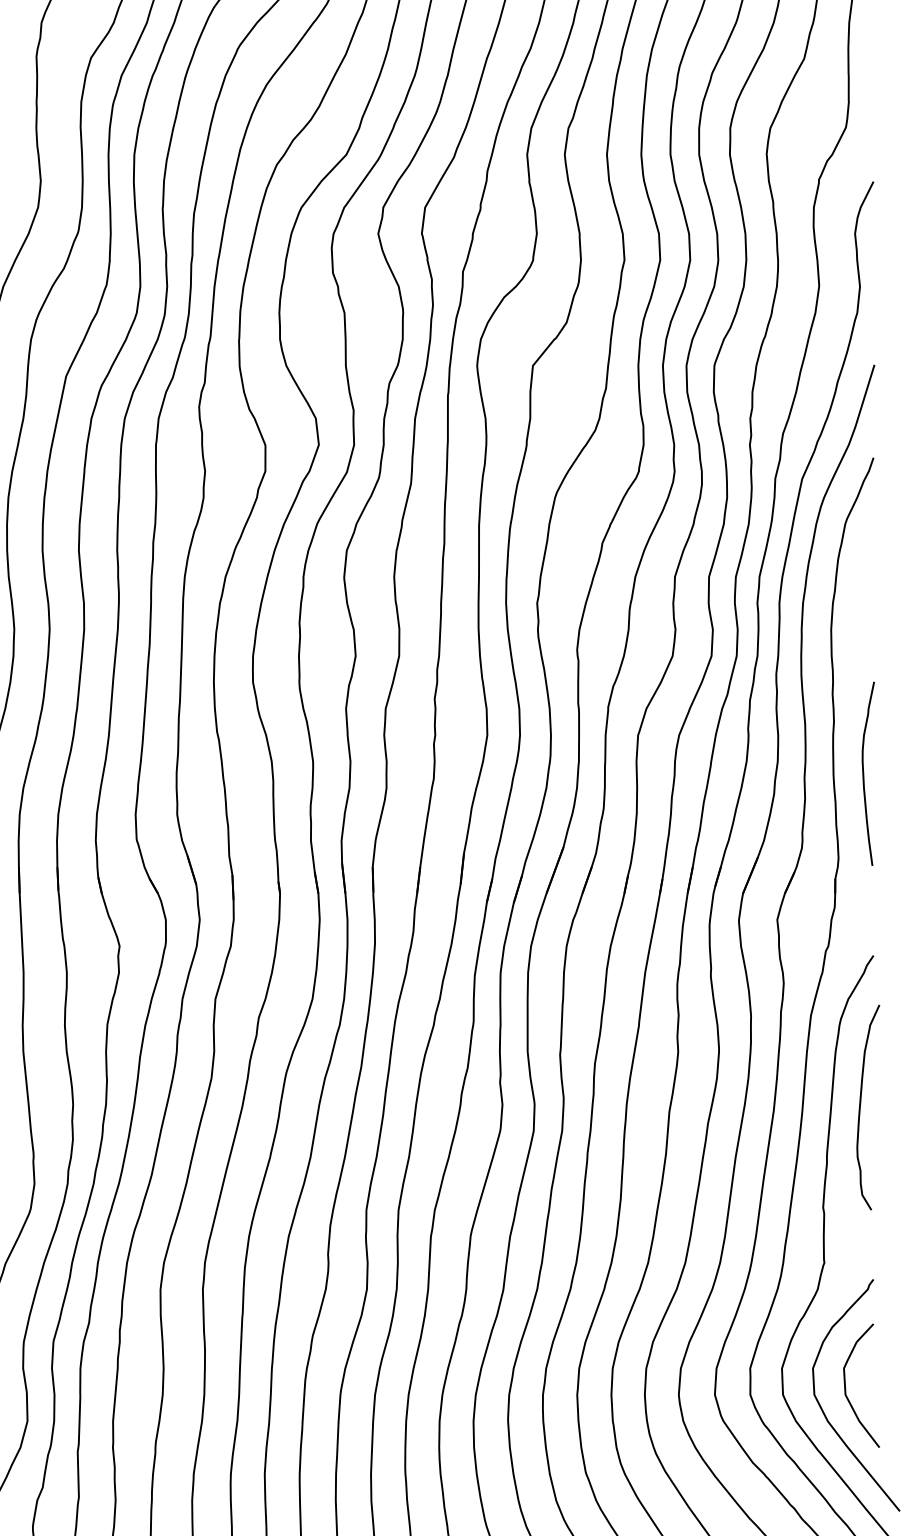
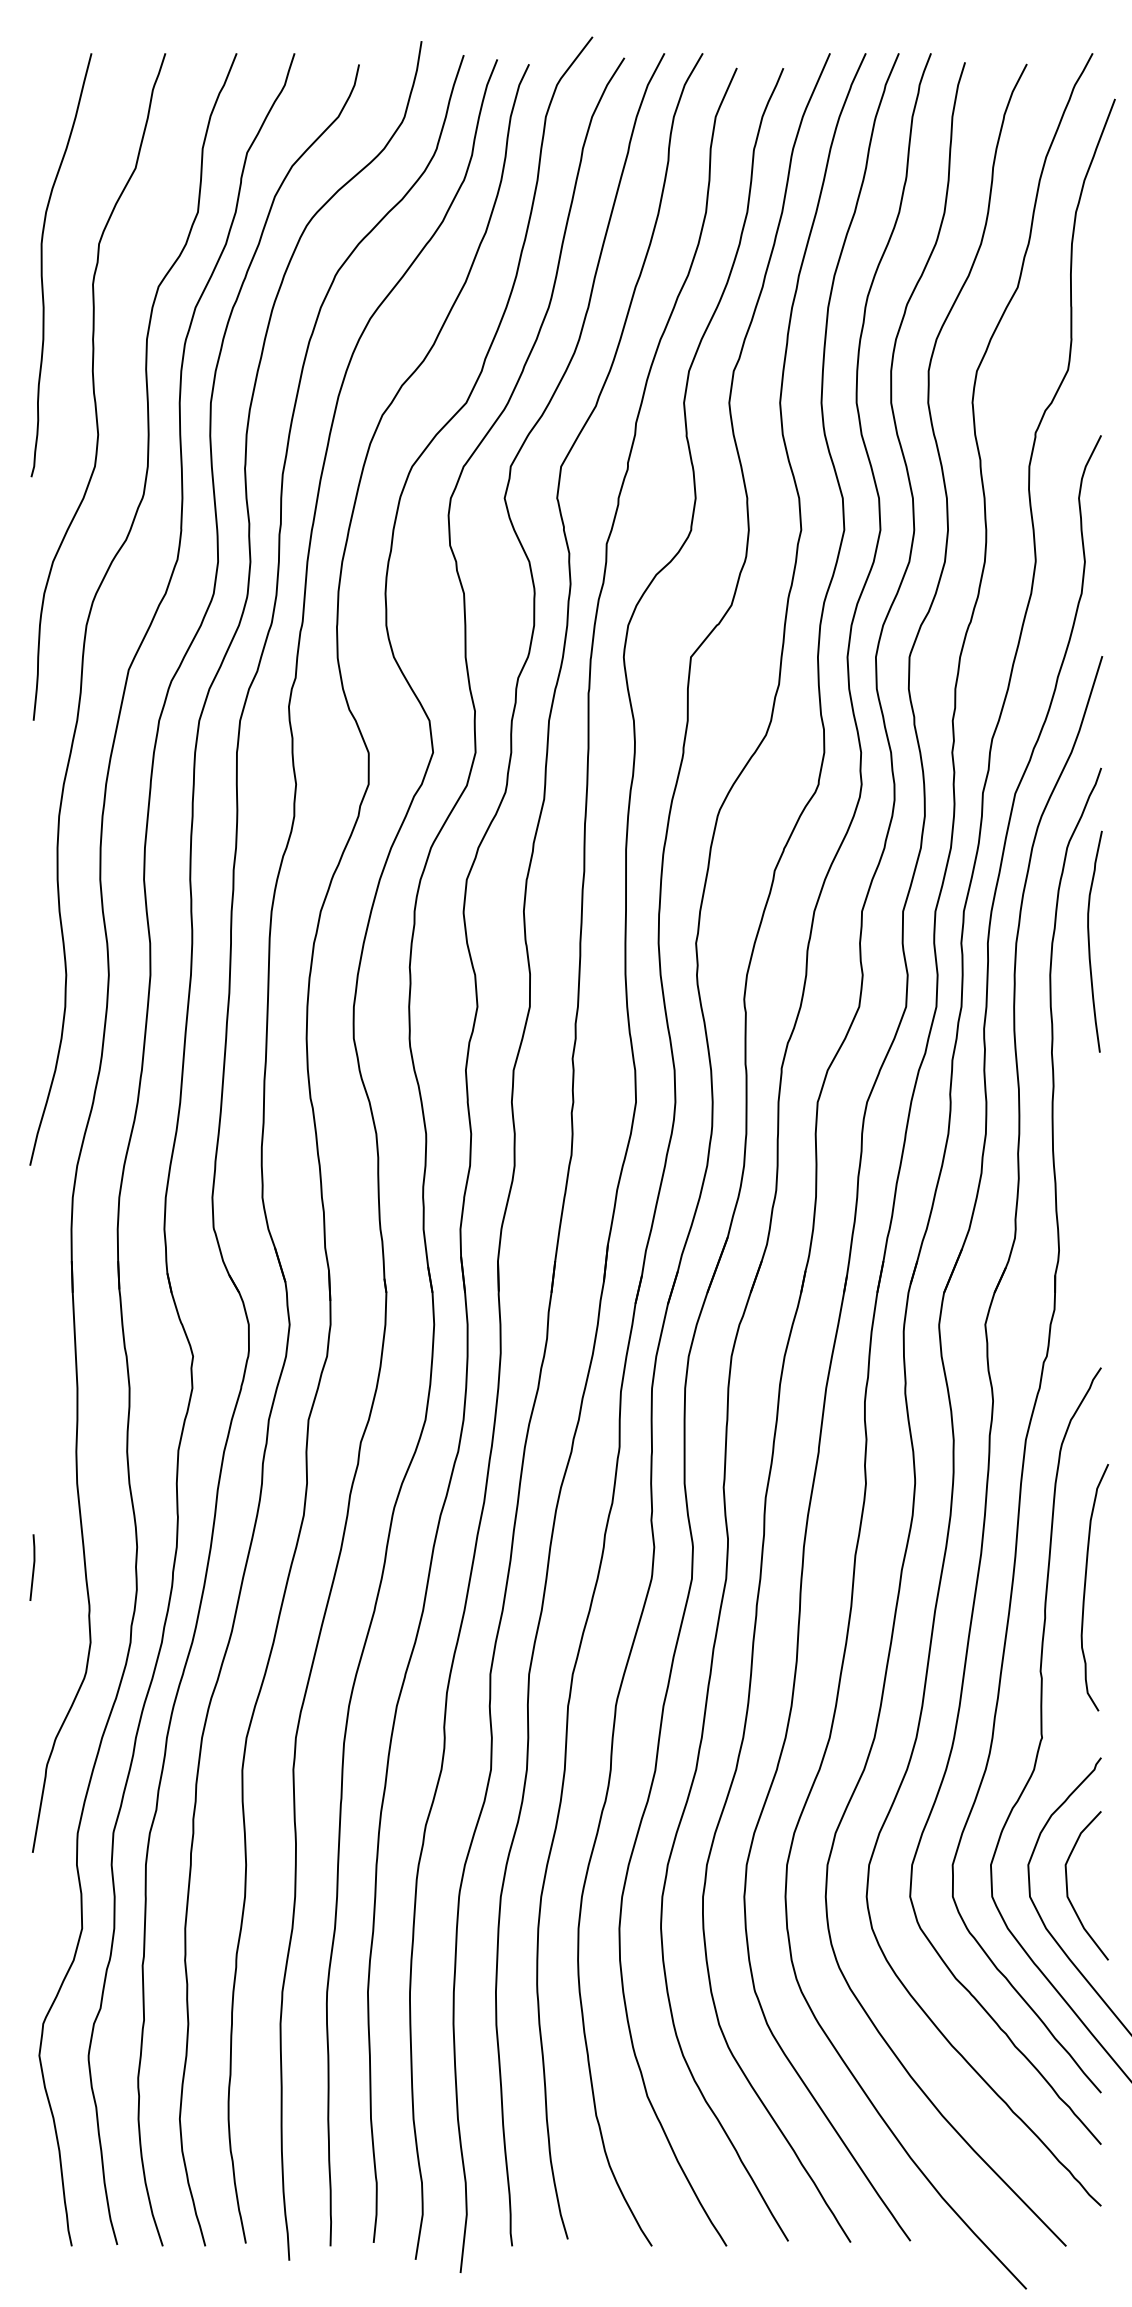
curve: (863, 773) -> (1089, 941), moved
curve: (860, 1107) -> (1085, 1587), moved

